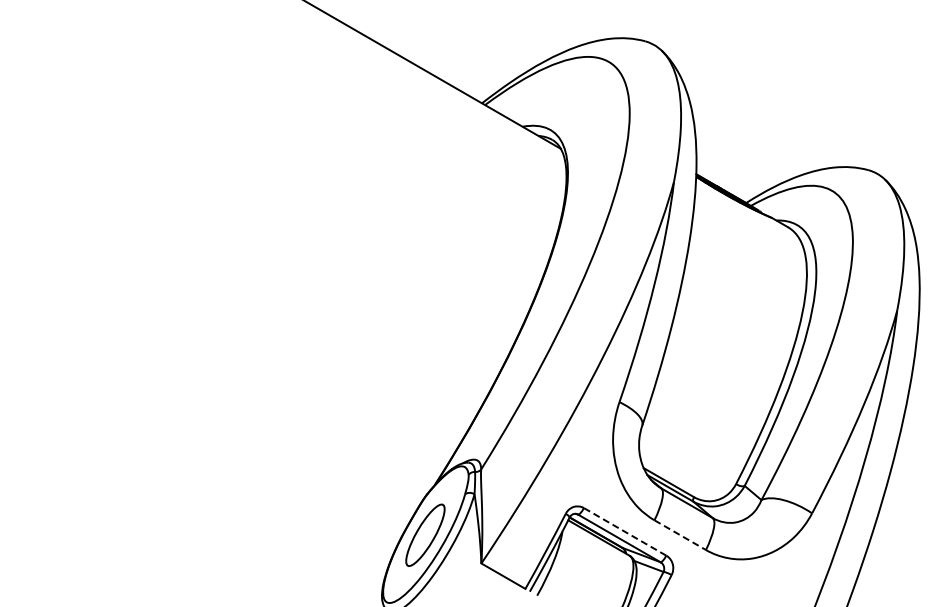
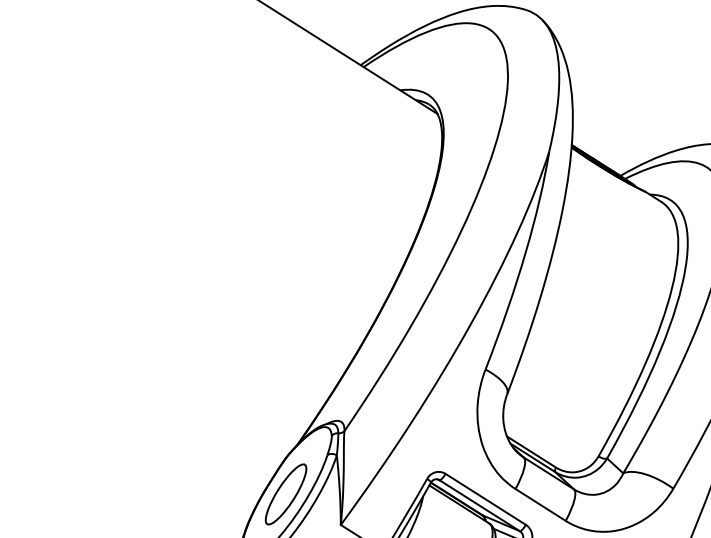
line: (625, 531) -> (486, 499), dashed -> solid
line: (680, 535) -> (540, 505), dashed -> solid

